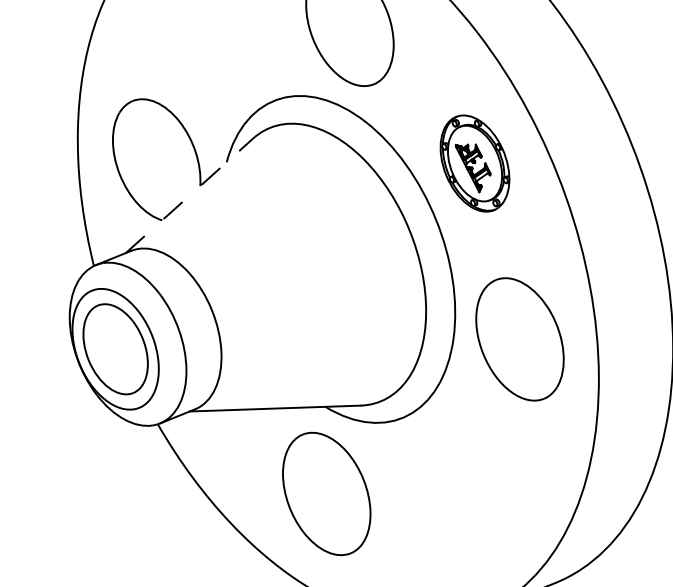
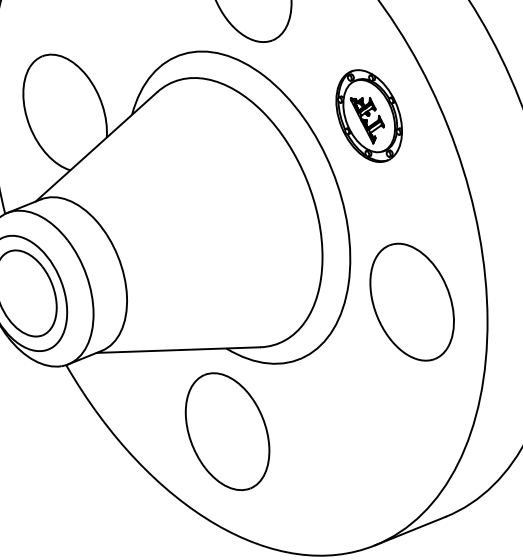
line: (189, 195) -> (96, 146), dashed -> solid
part: (519, 339) -> (411, 302), moved

